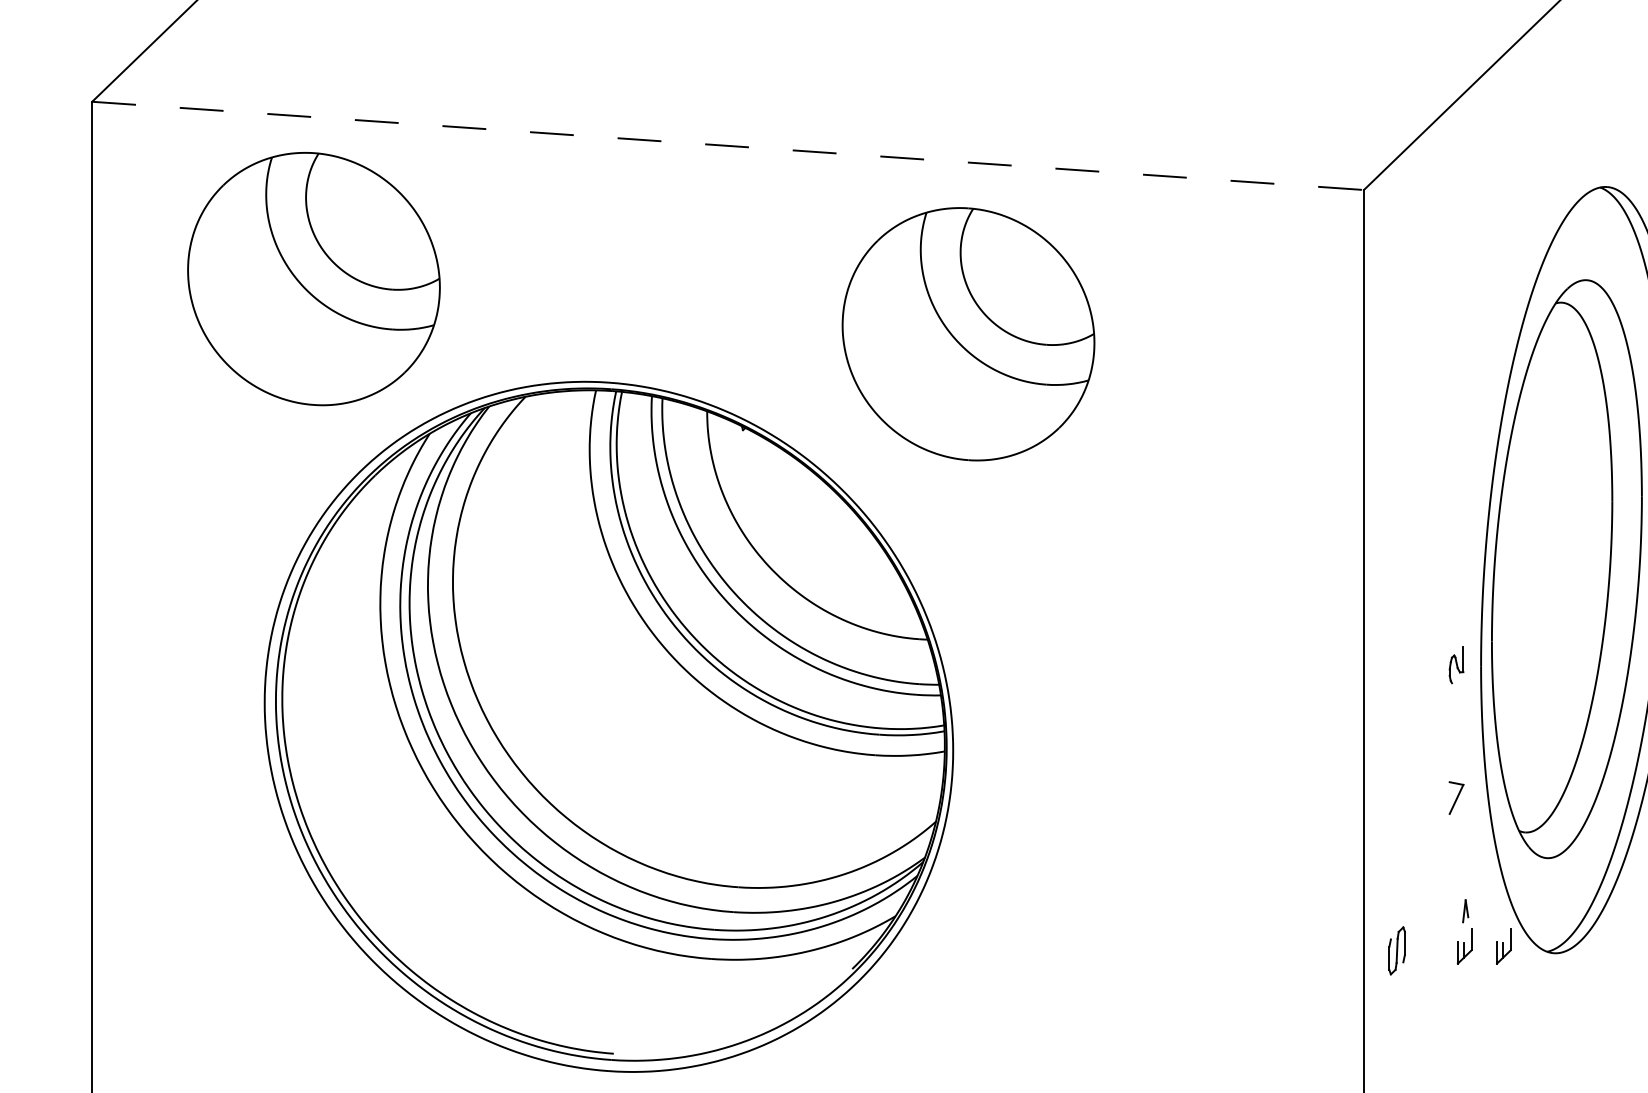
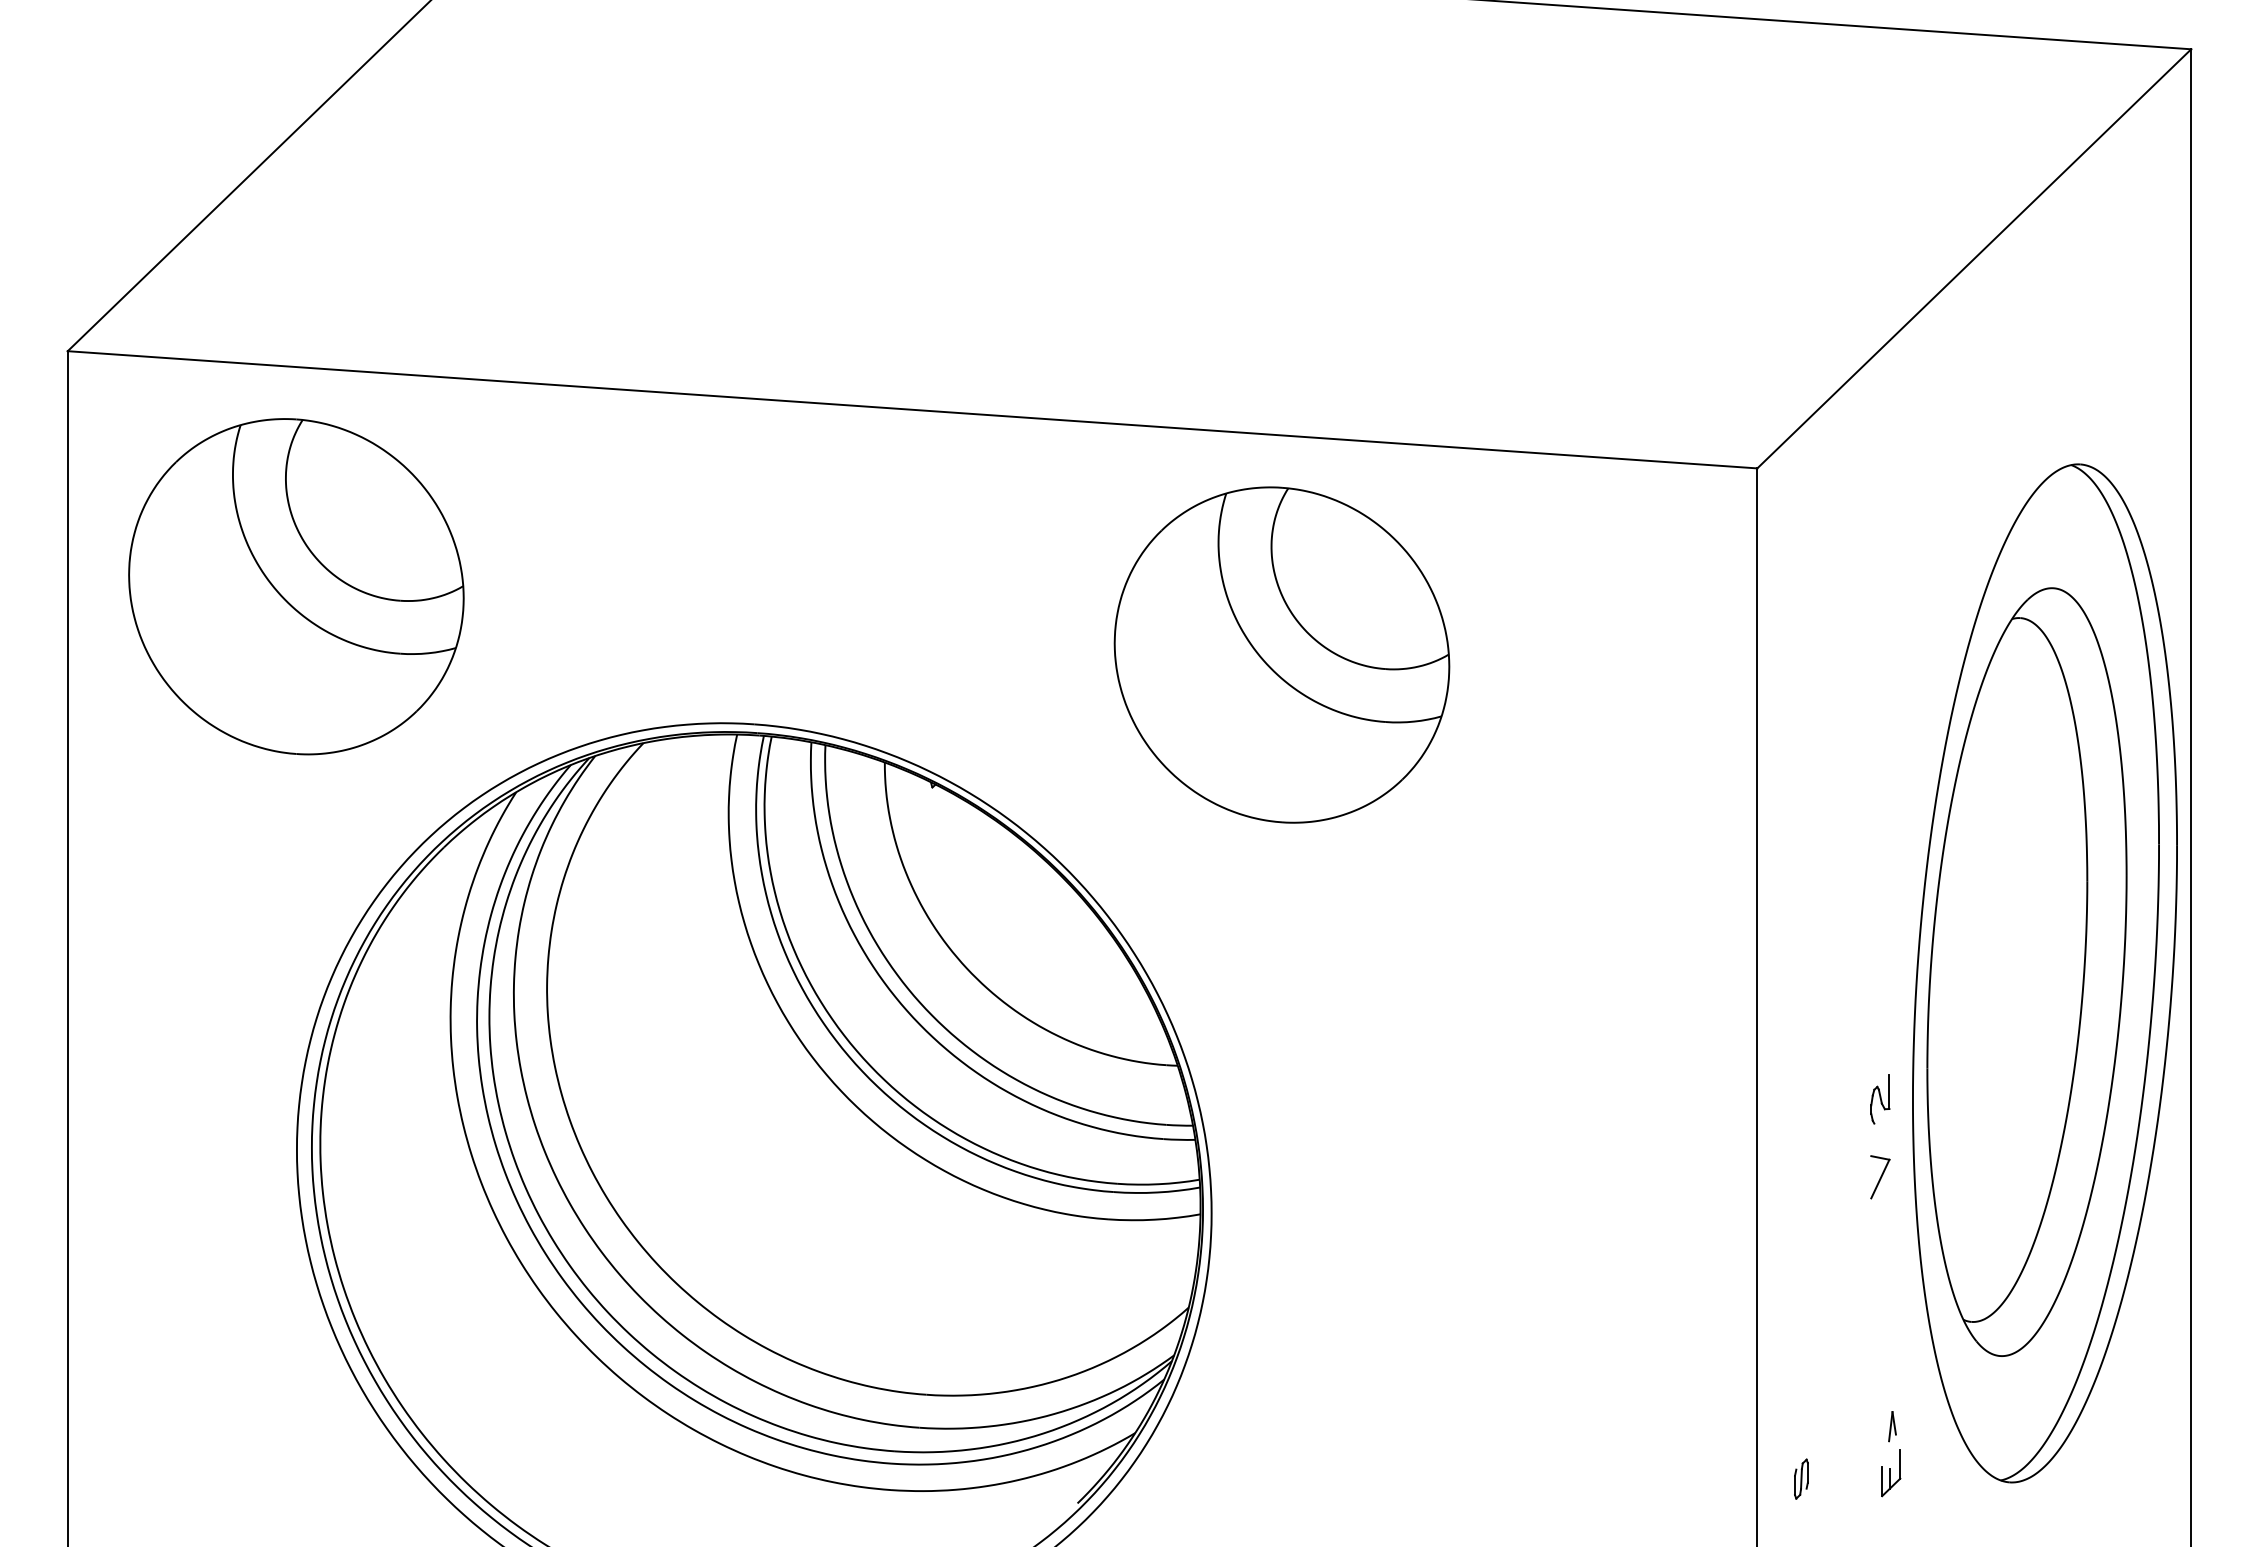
line: (728, 145) -> (912, 409), dashed -> solid
part: (314, 278) -> (296, 586), moved
part: (968, 333) -> (1281, 654), moved
part: (1456, 798) -> (1880, 1177), moved
part: (1504, 946) -> (1943, 1473), removed
part: (1397, 950) -> (1801, 1478), size x0.62

